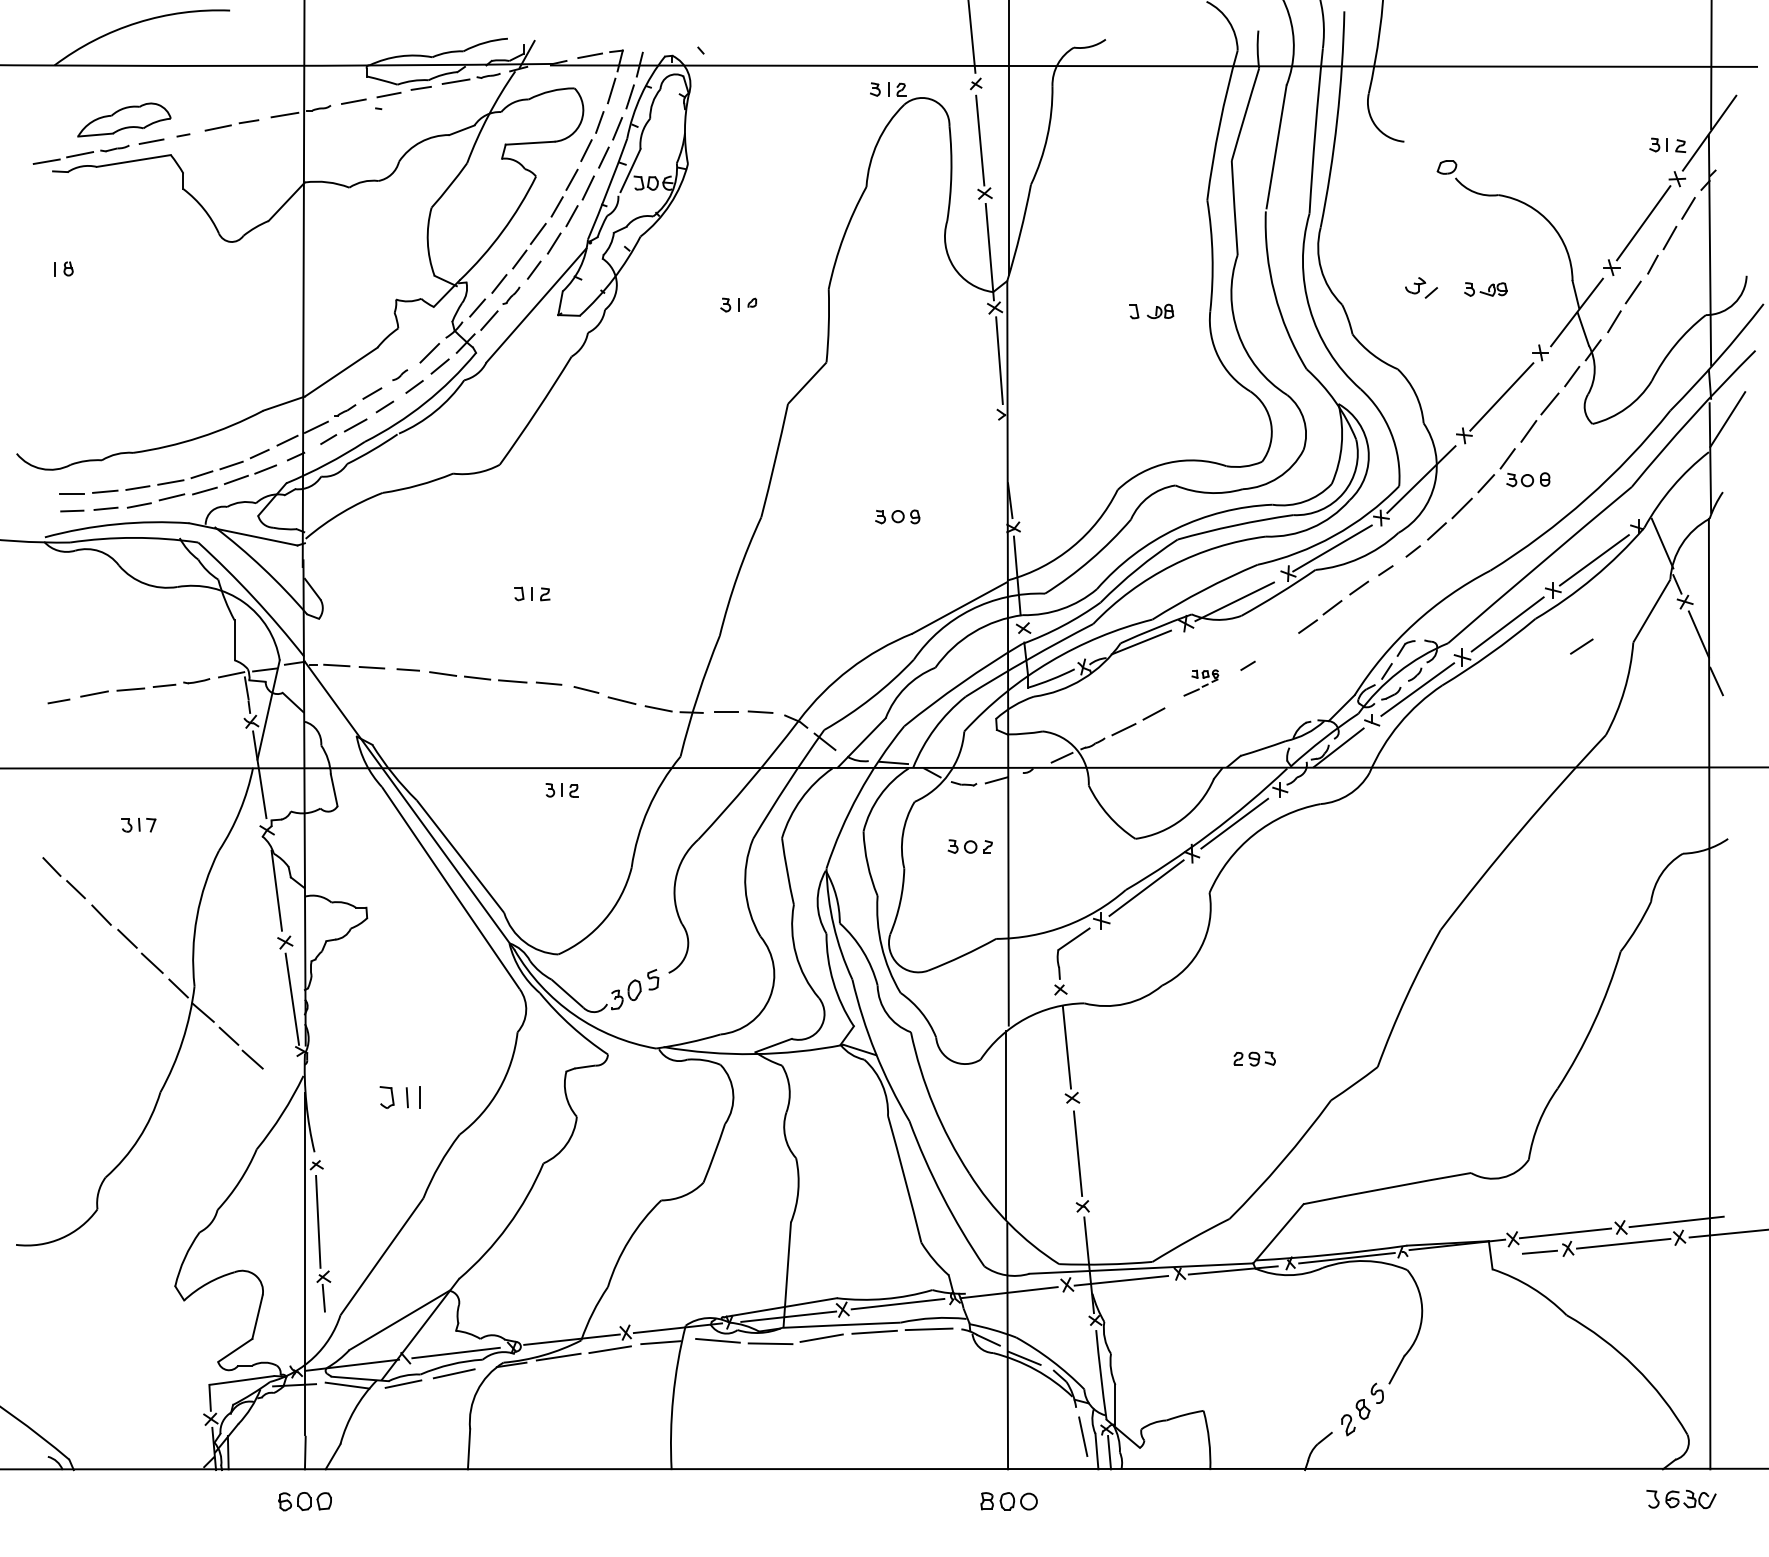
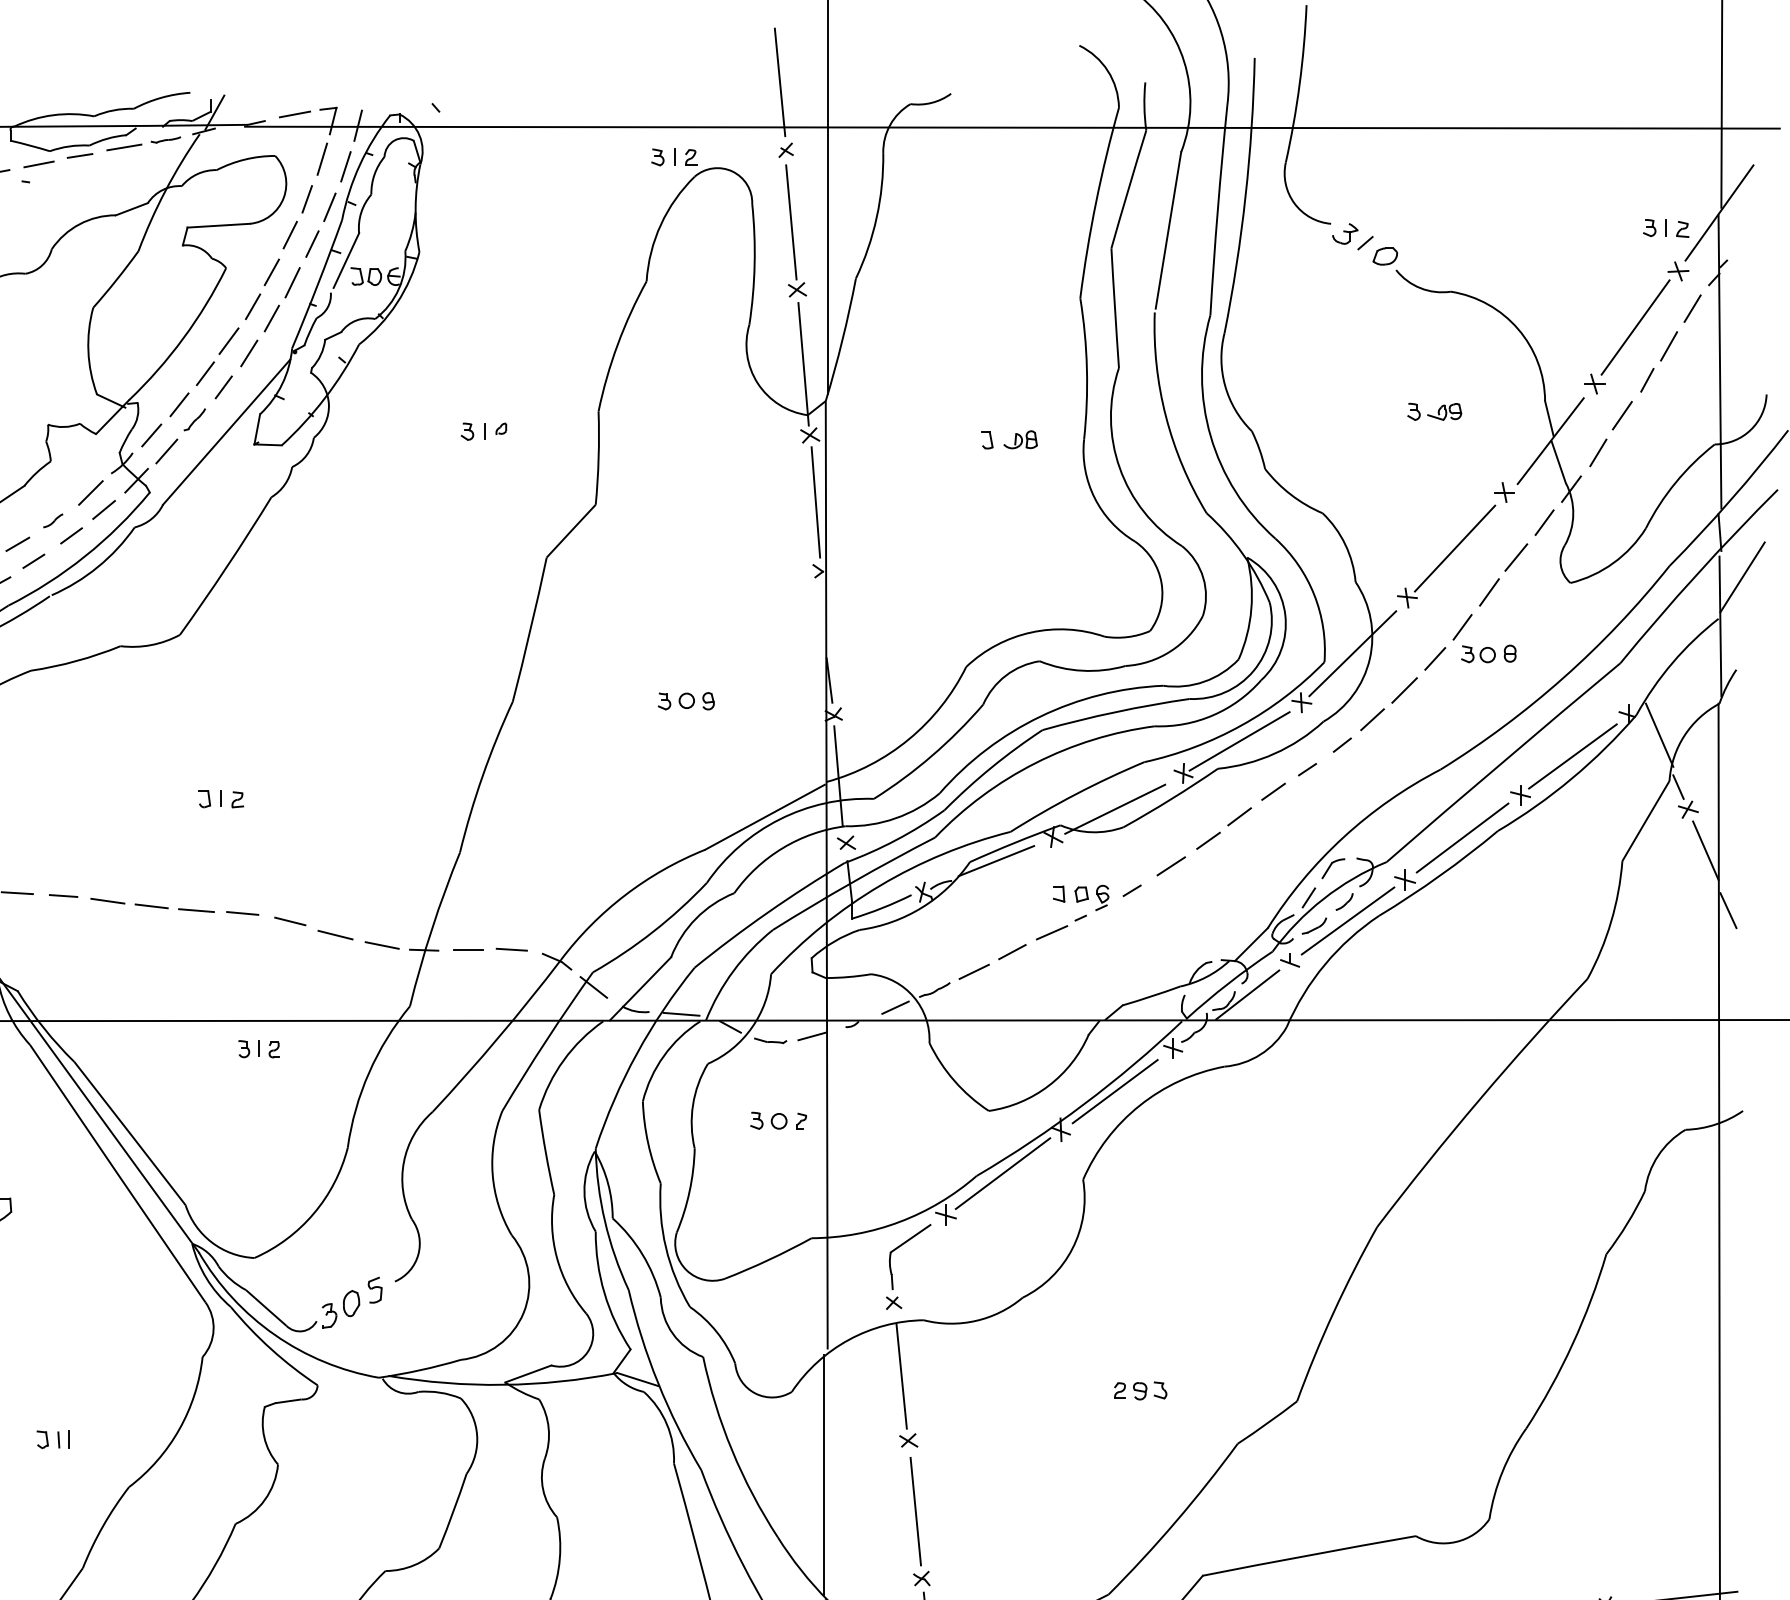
part: (1421, 287) -> (1352, 236), moved
line: (1581, 646) -> (1170, 866), moved
part: (1201, 682) -> (1072, 911), size x1.67
part: (399, 1096) -> (52, 1438), size x0.62

